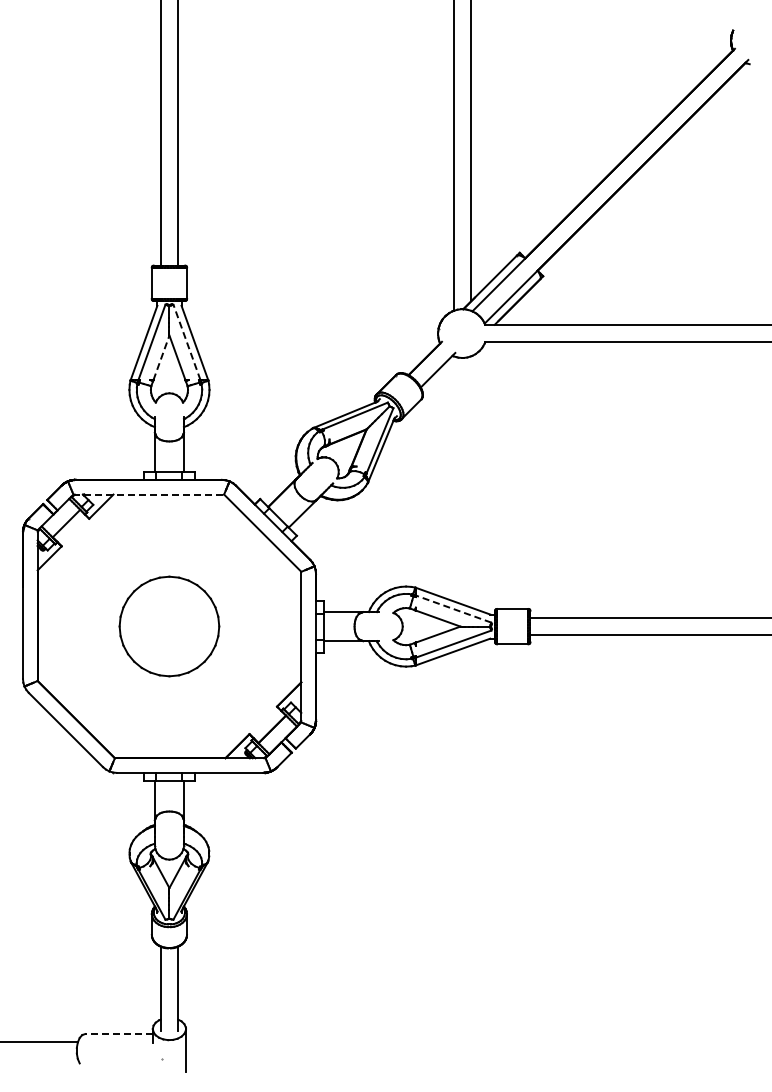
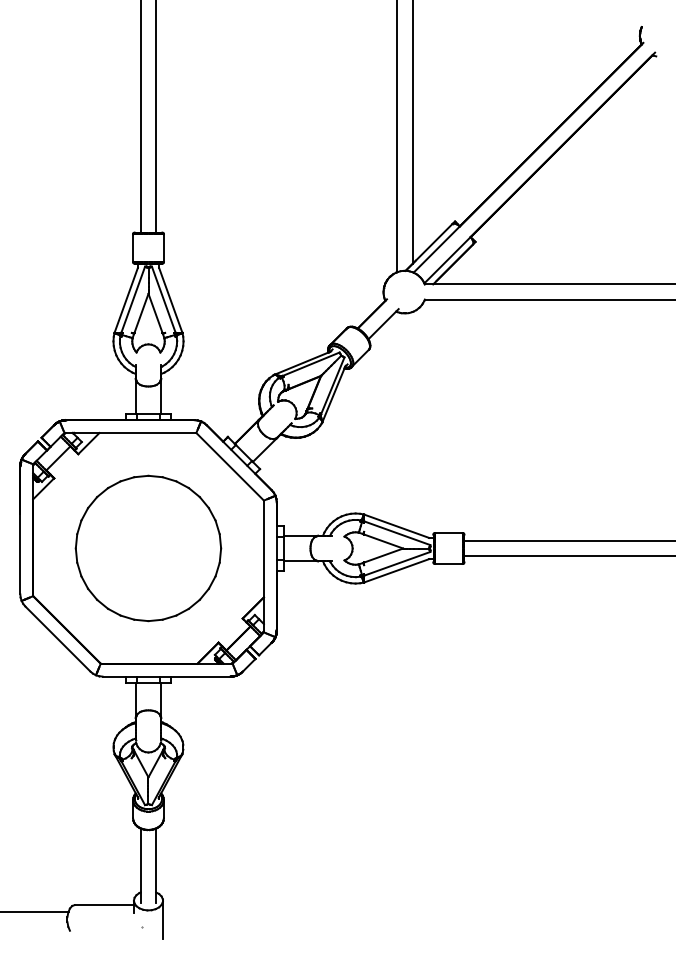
line: (186, 341) -> (163, 299), dashed -> solid
line: (161, 357) -> (141, 313), dashed -> solid
line: (149, 494) -> (131, 432), dashed -> solid
line: (453, 608) -> (397, 532), dashed -> solid
part: (169, 626) -> (148, 548), size x1.67
line: (118, 1034) -> (103, 905), dashed -> solid

